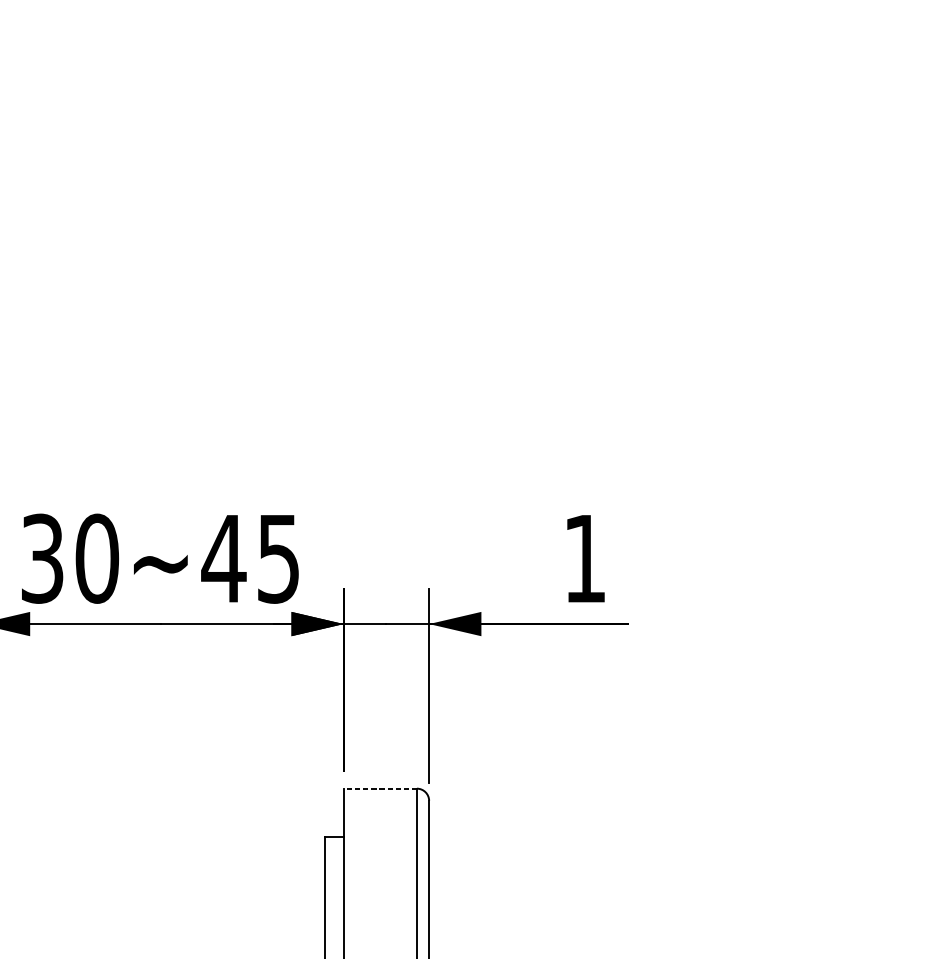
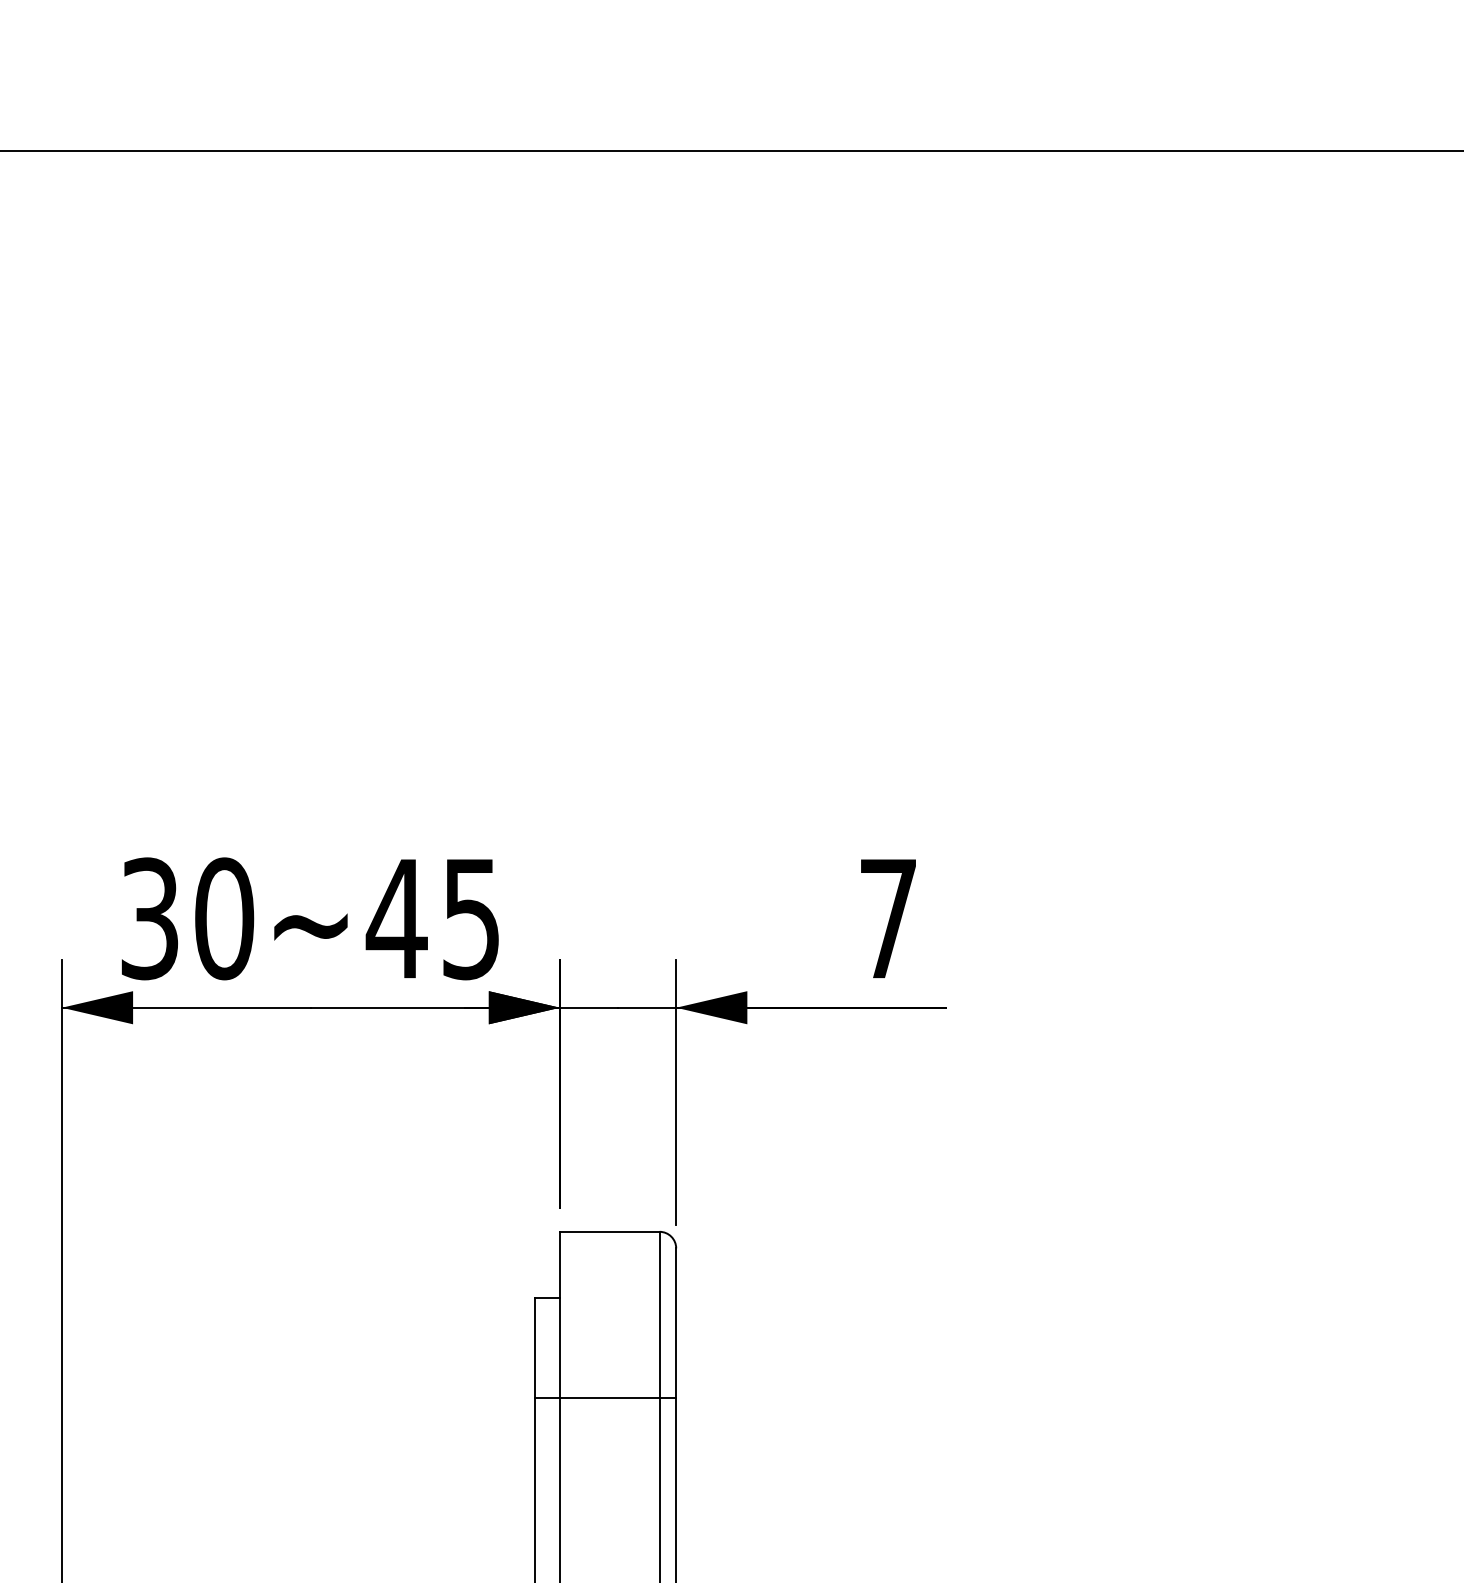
text: (585, 558) -> (888, 918), 1 -> 7
line: (380, 788) -> (609, 1231), dashed -> solid
line: (377, 910) -> (605, 1397), added

